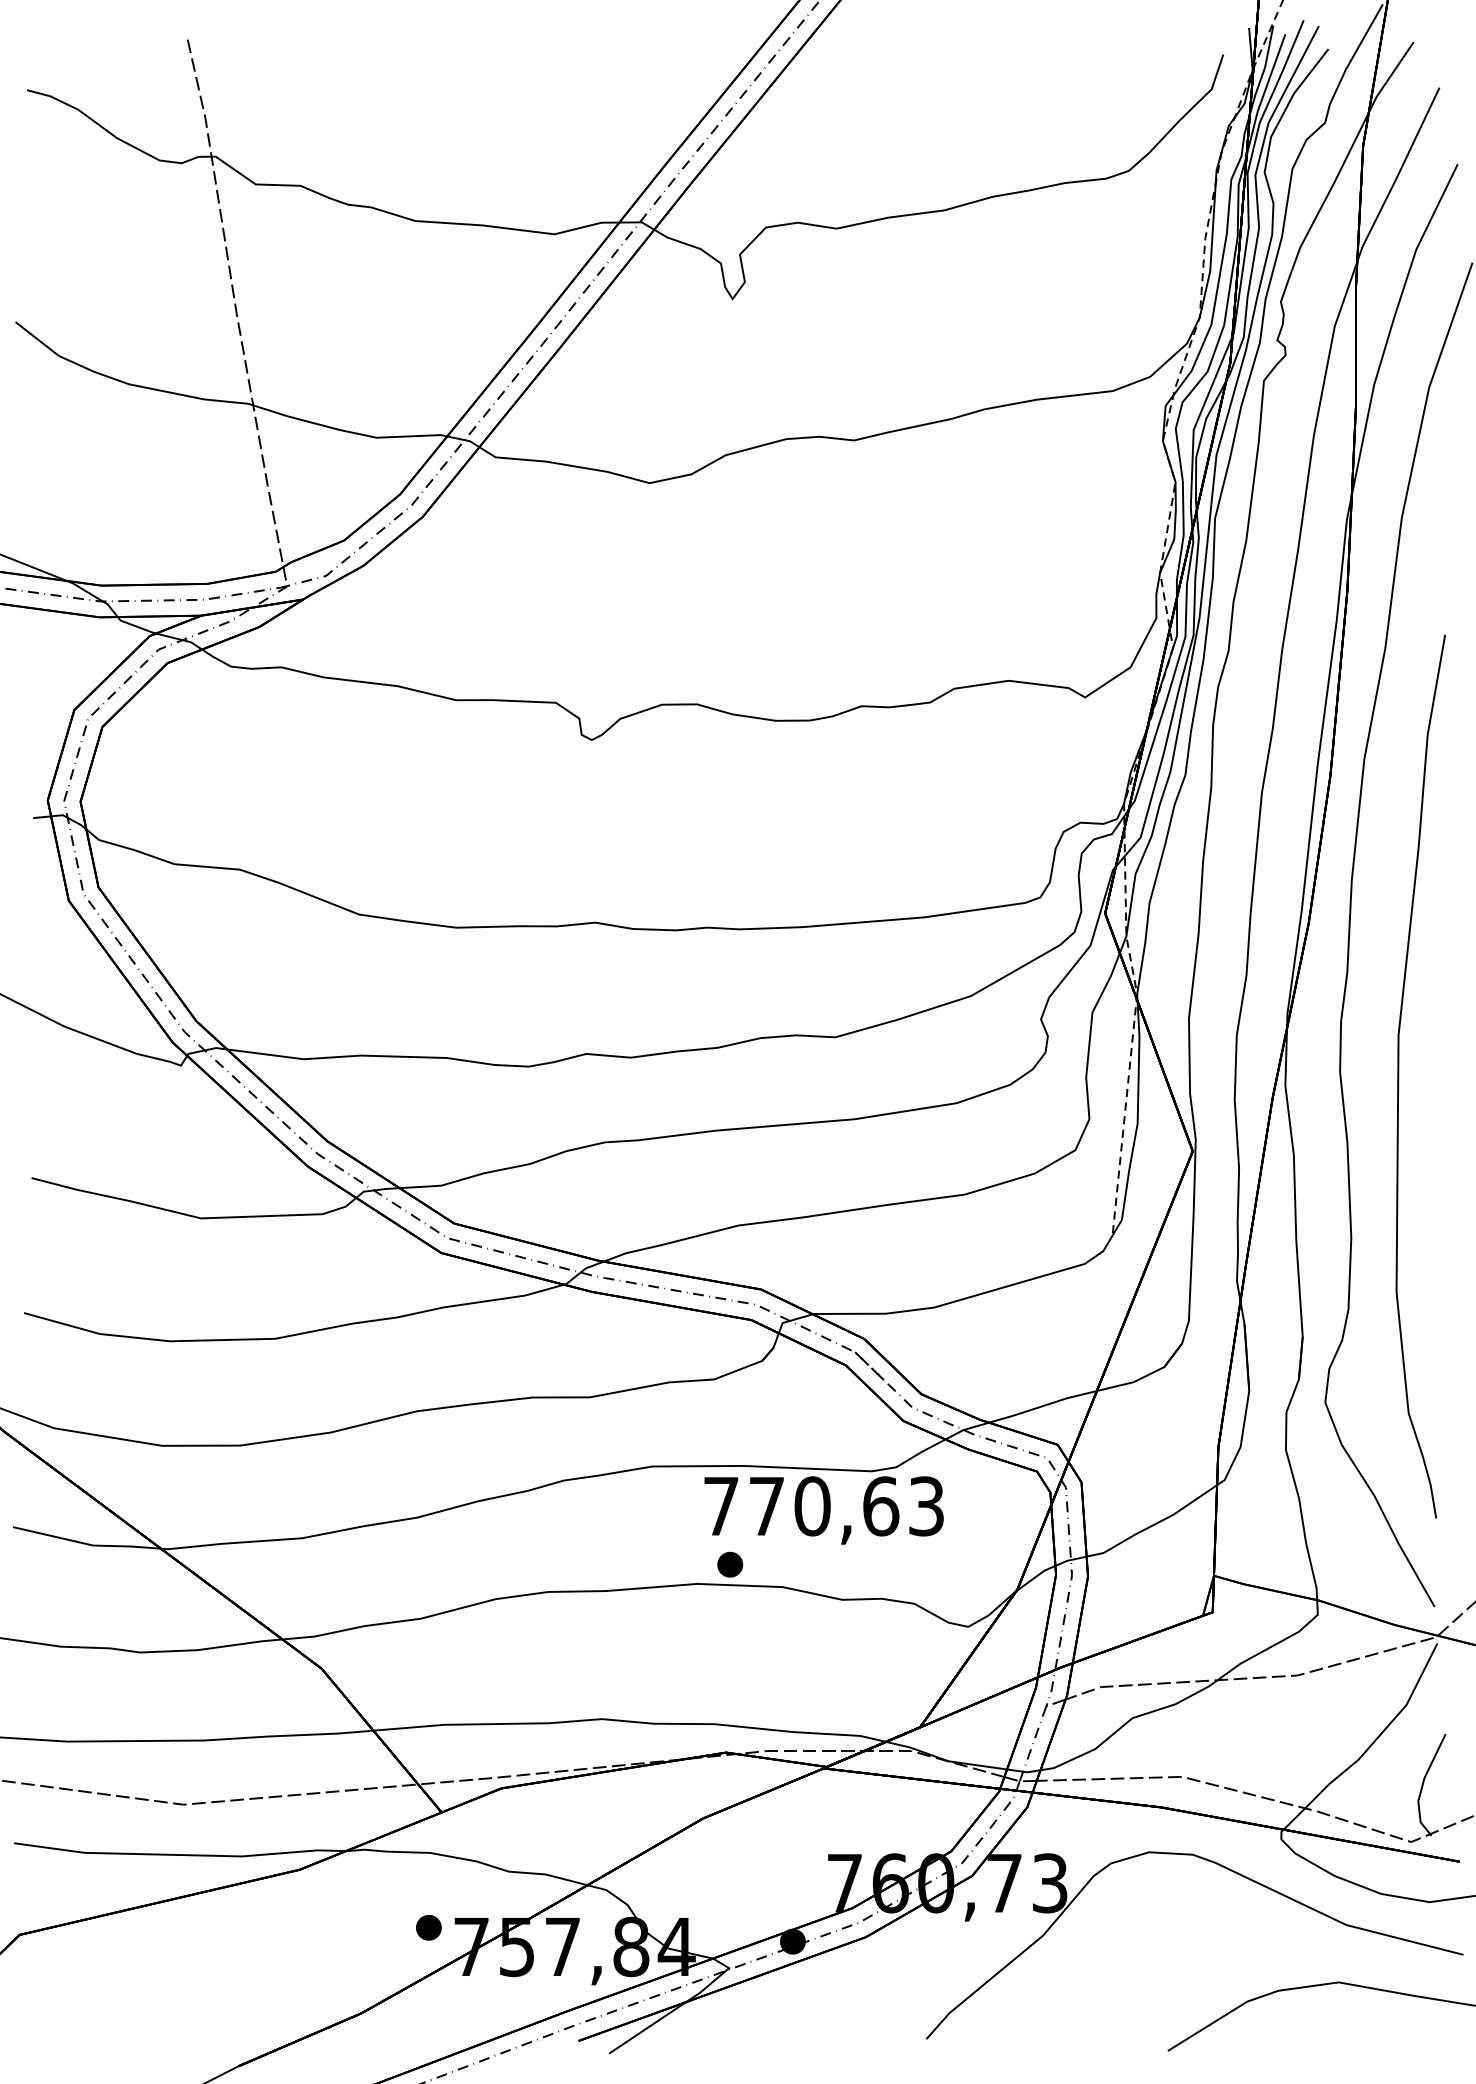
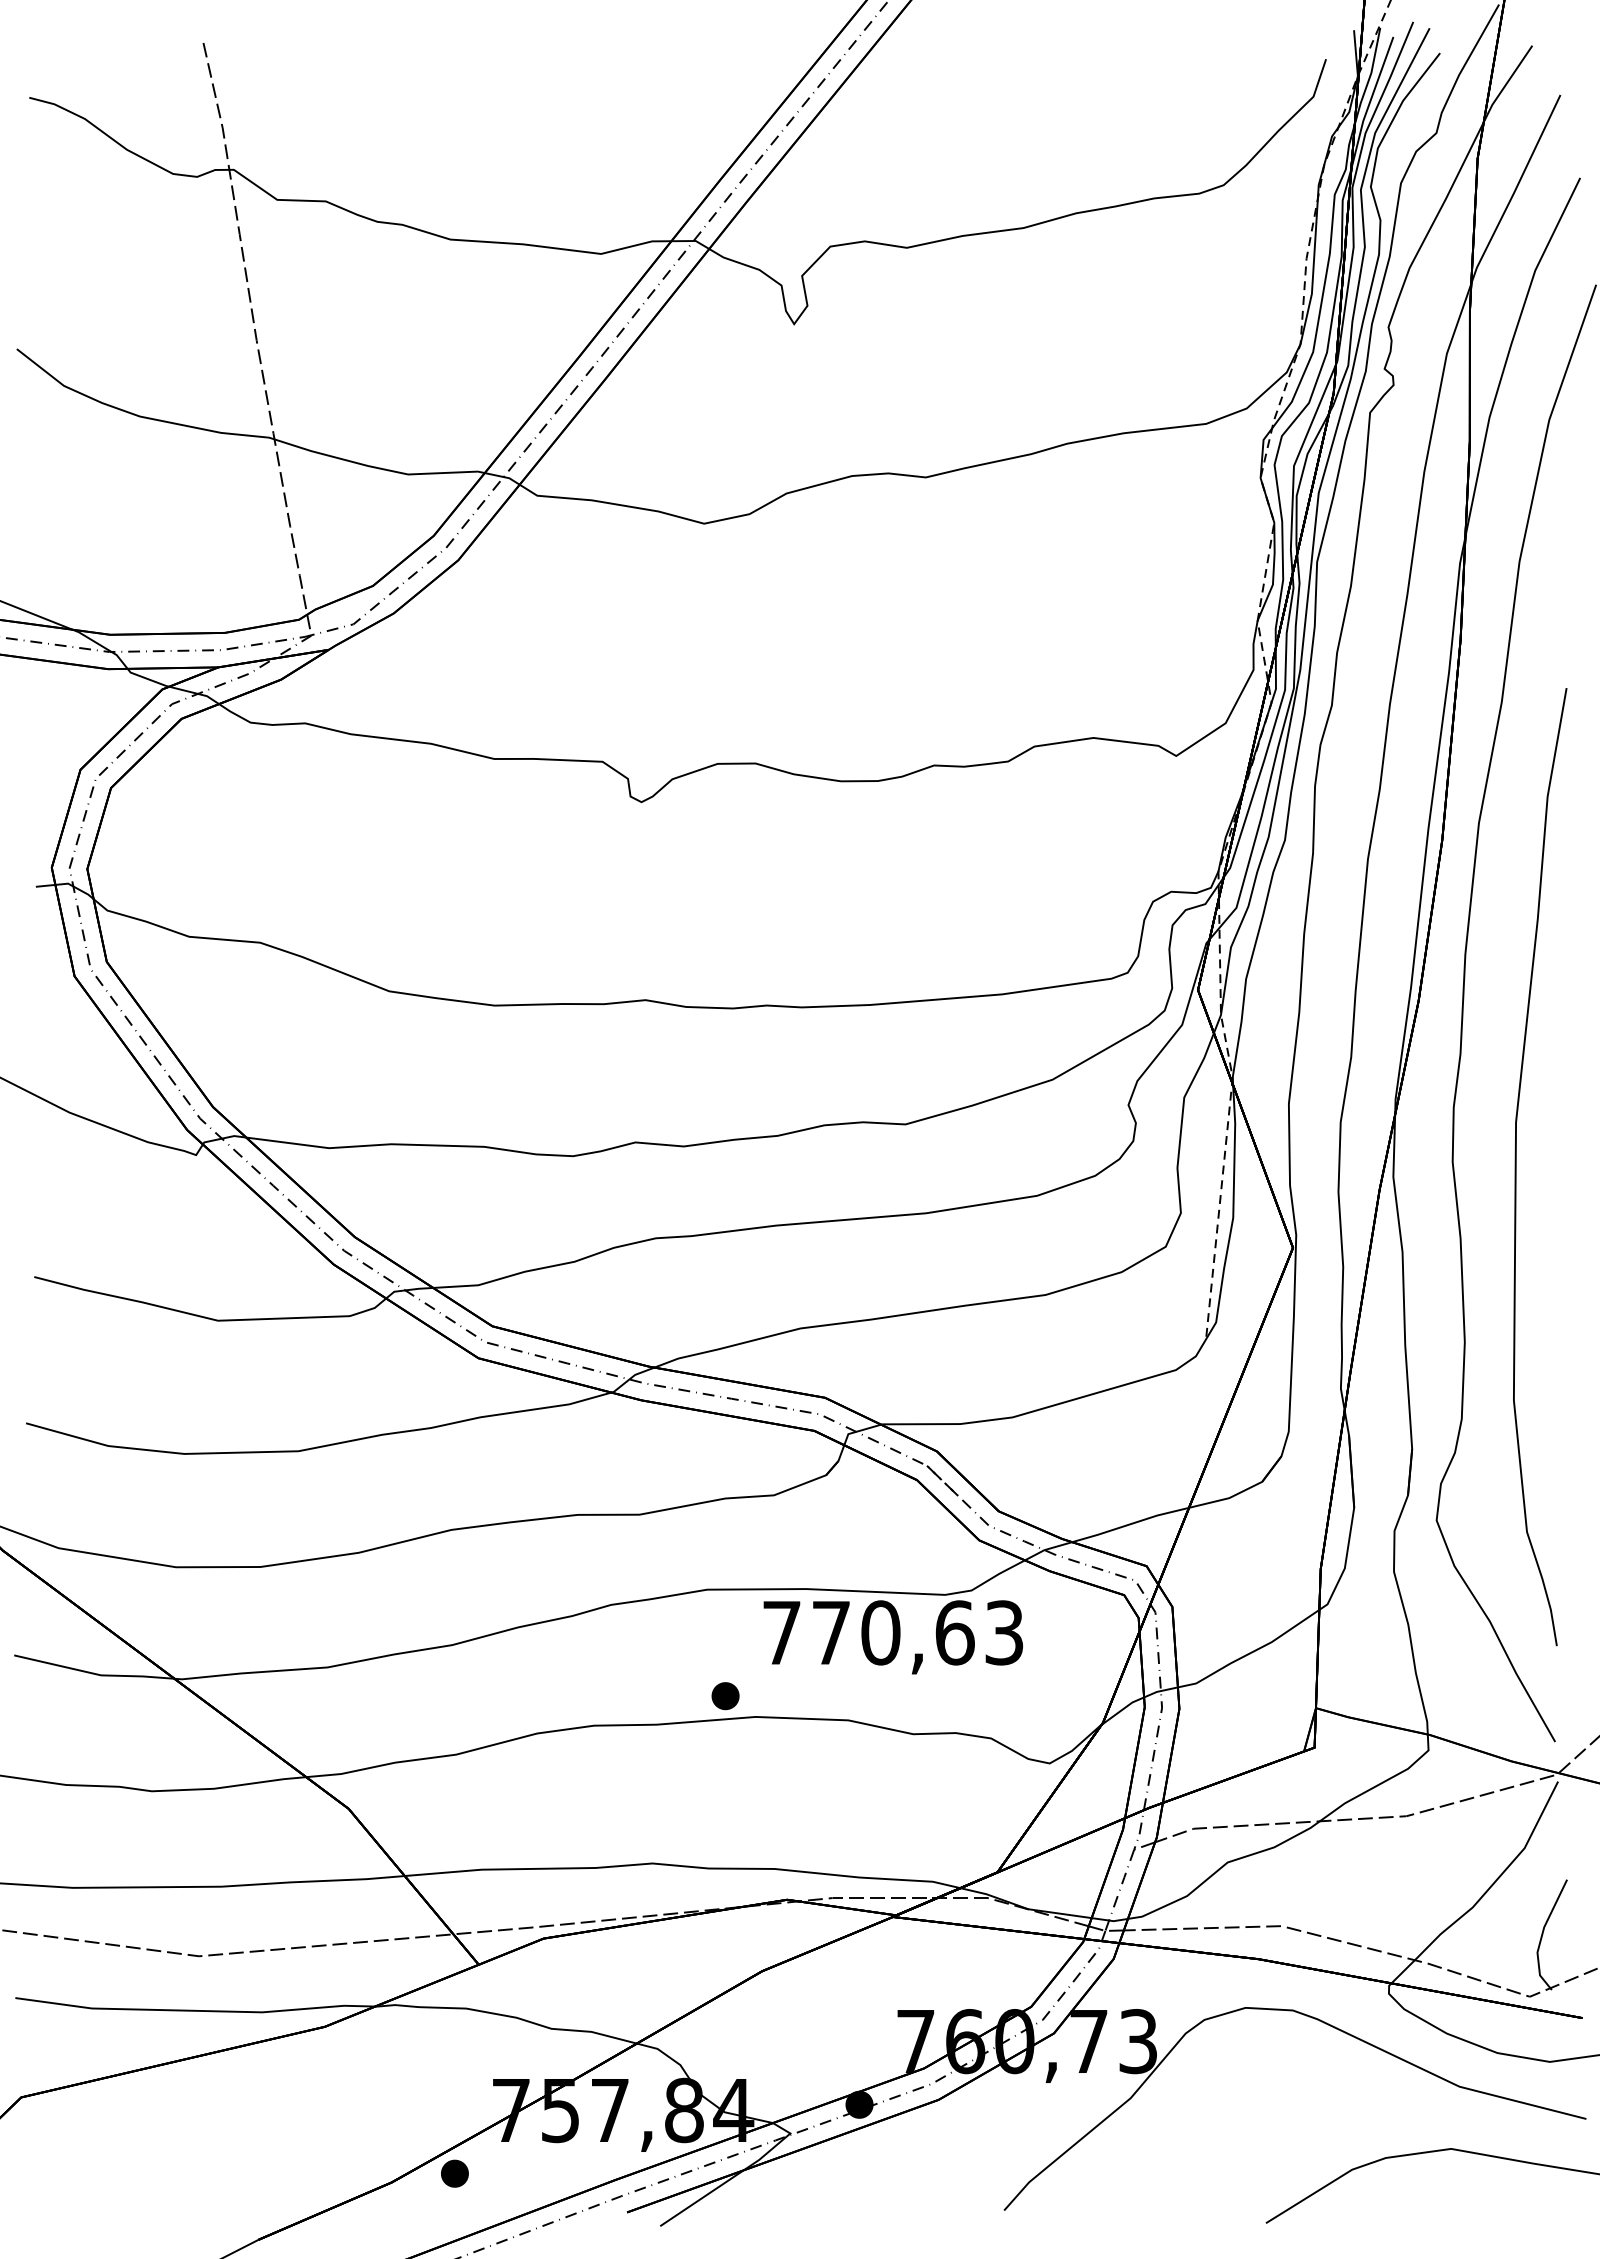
part: (730, 1565) -> (725, 1696), moved
part: (428, 1927) -> (454, 2173), moved

